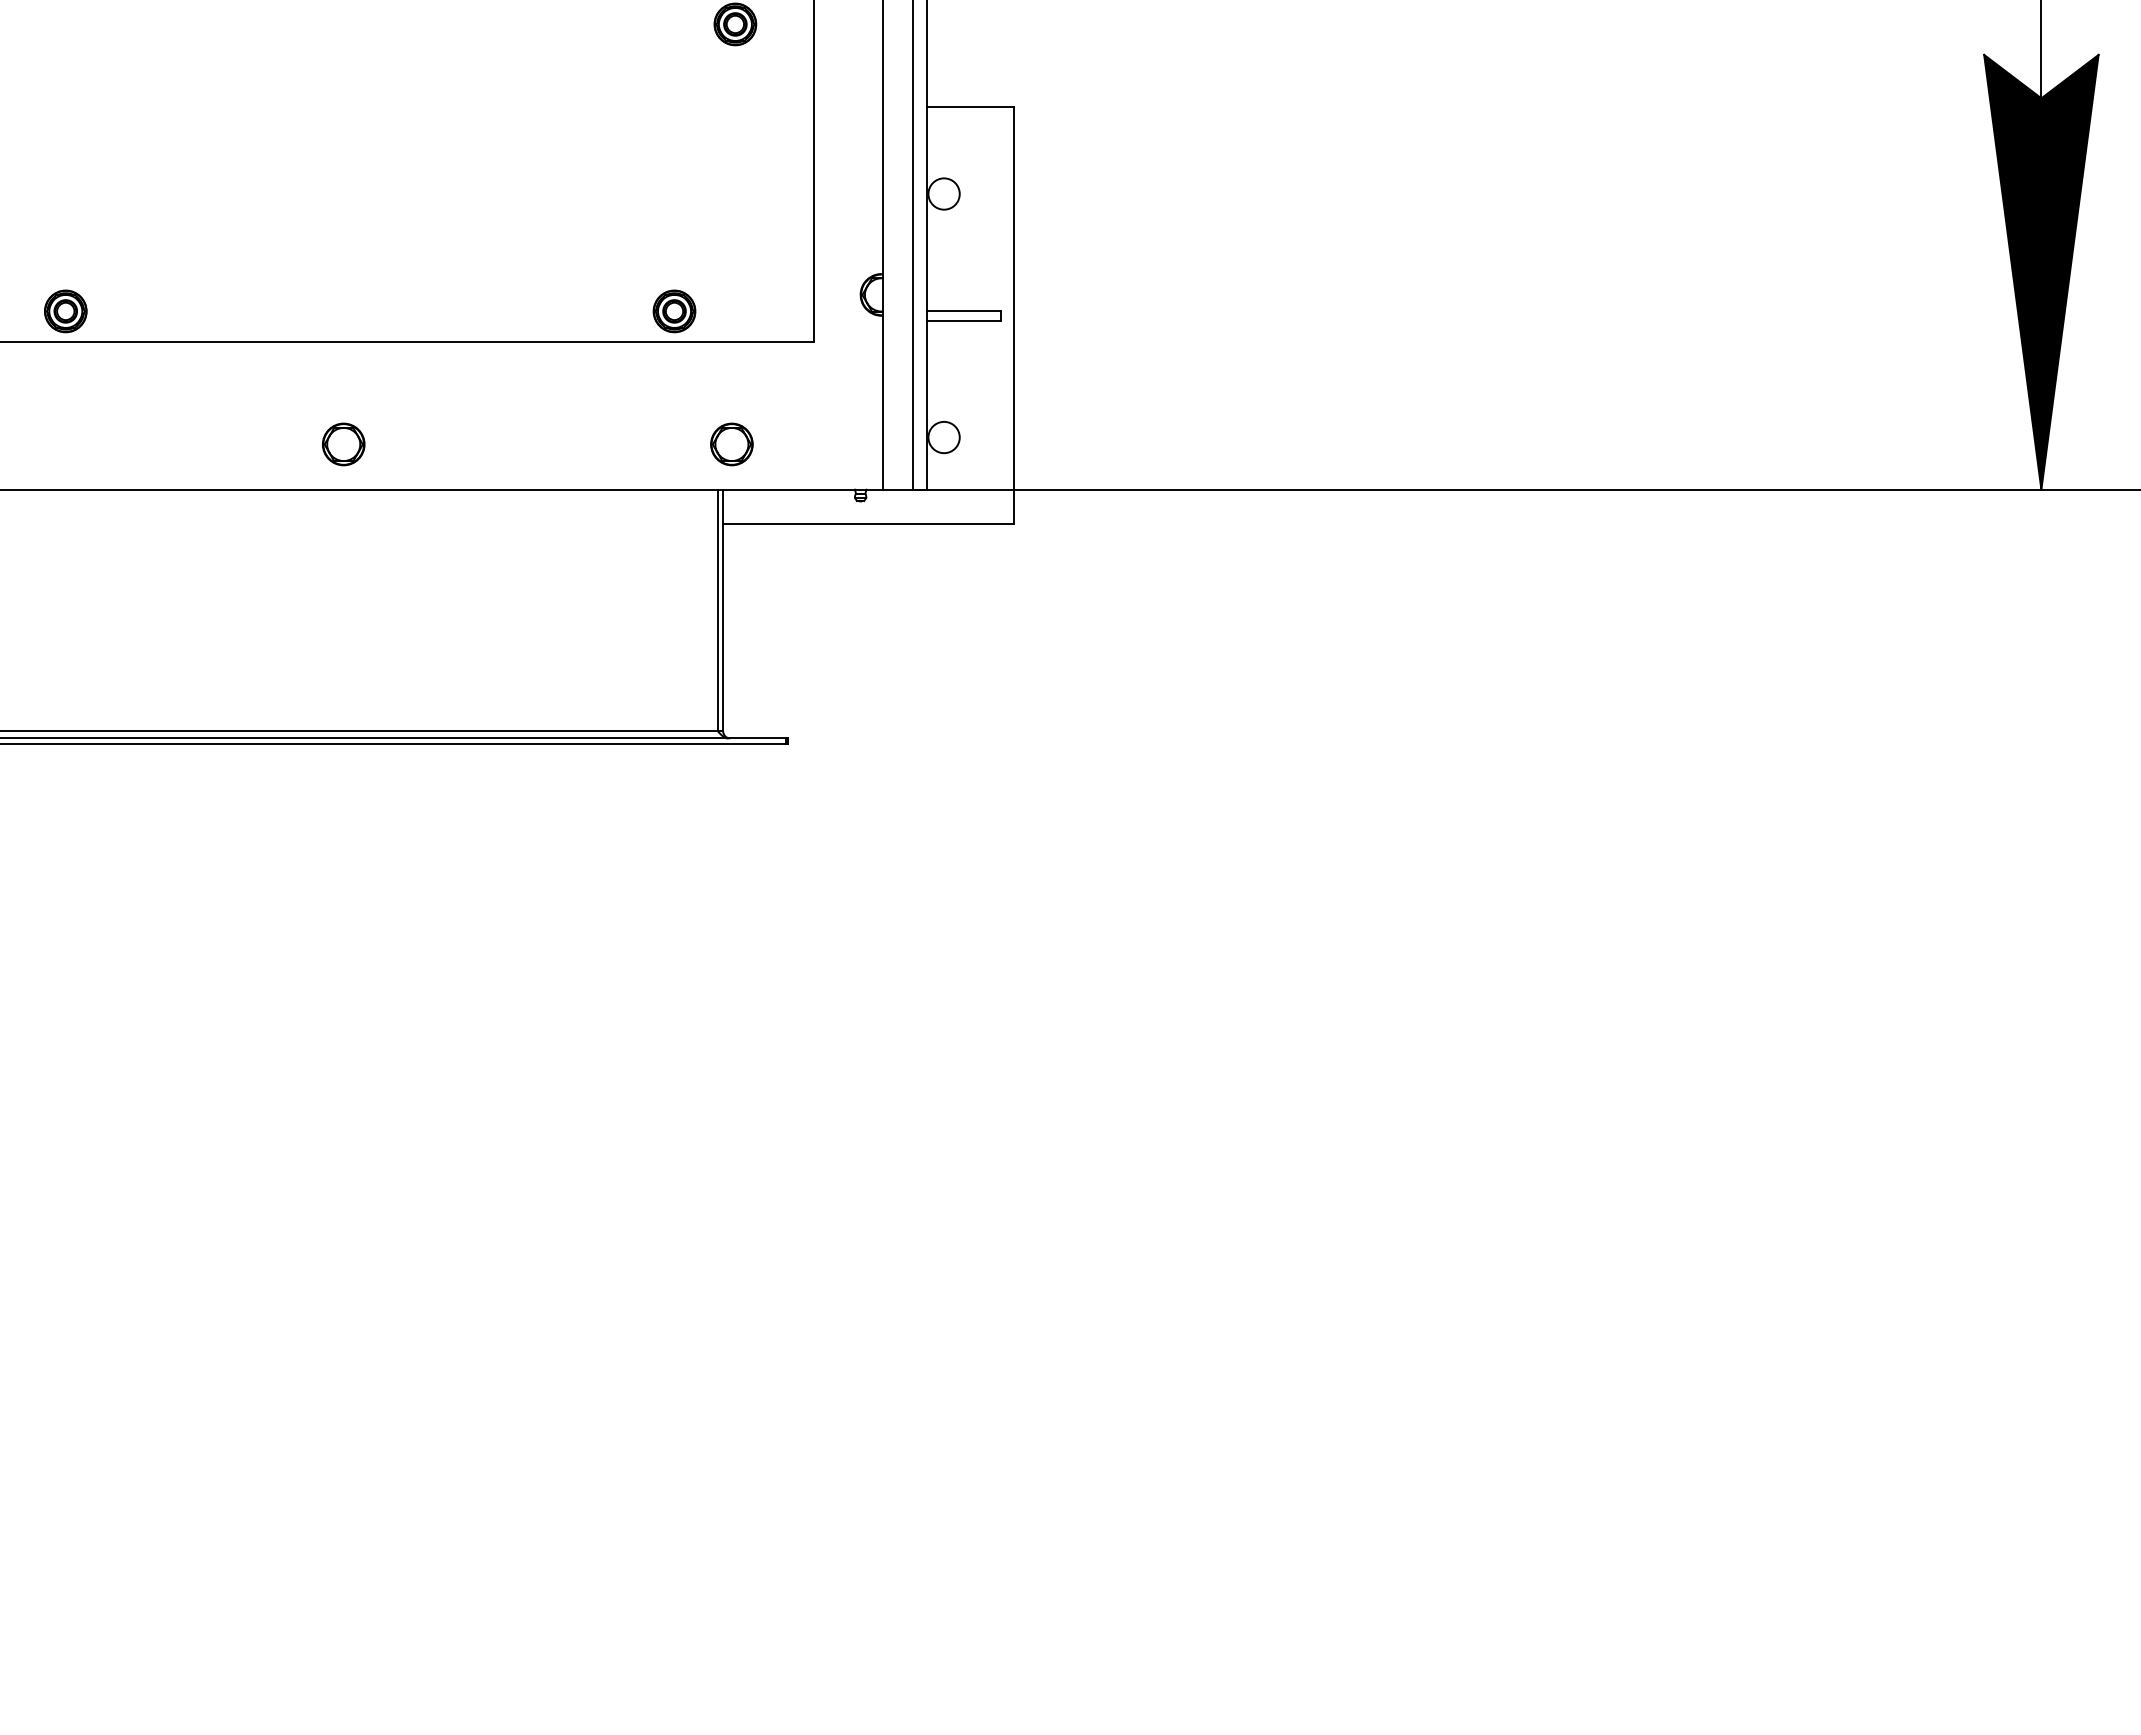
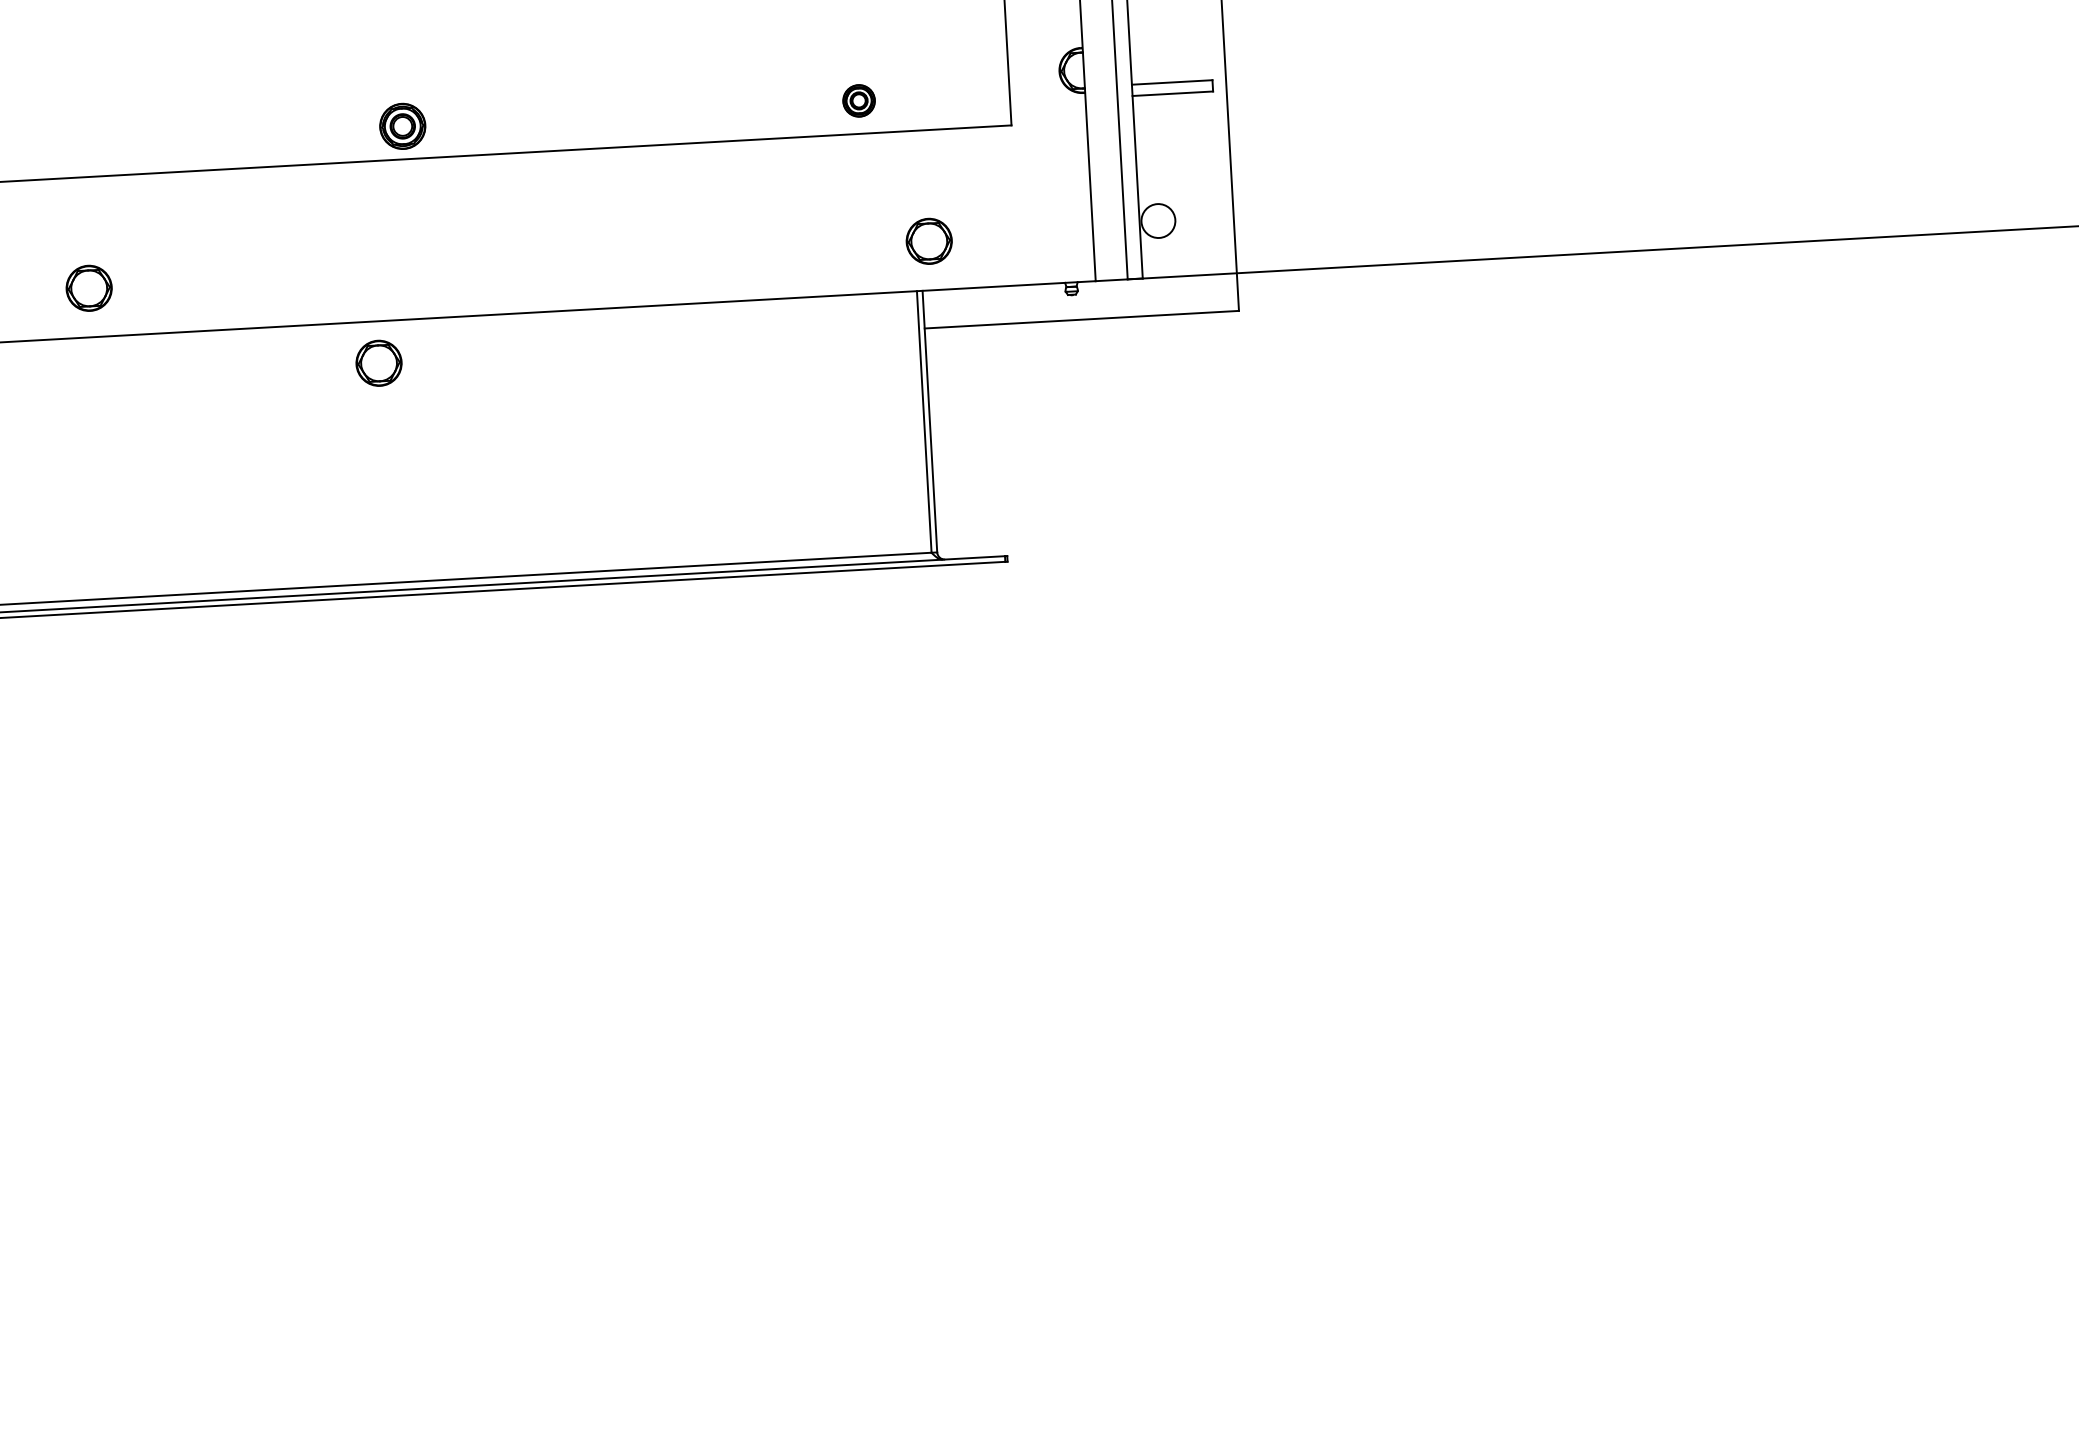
part: (65, 311) -> (402, 126), moved
part: (674, 311) -> (859, 100), size x0.7
part: (343, 444) -> (378, 363), moved

